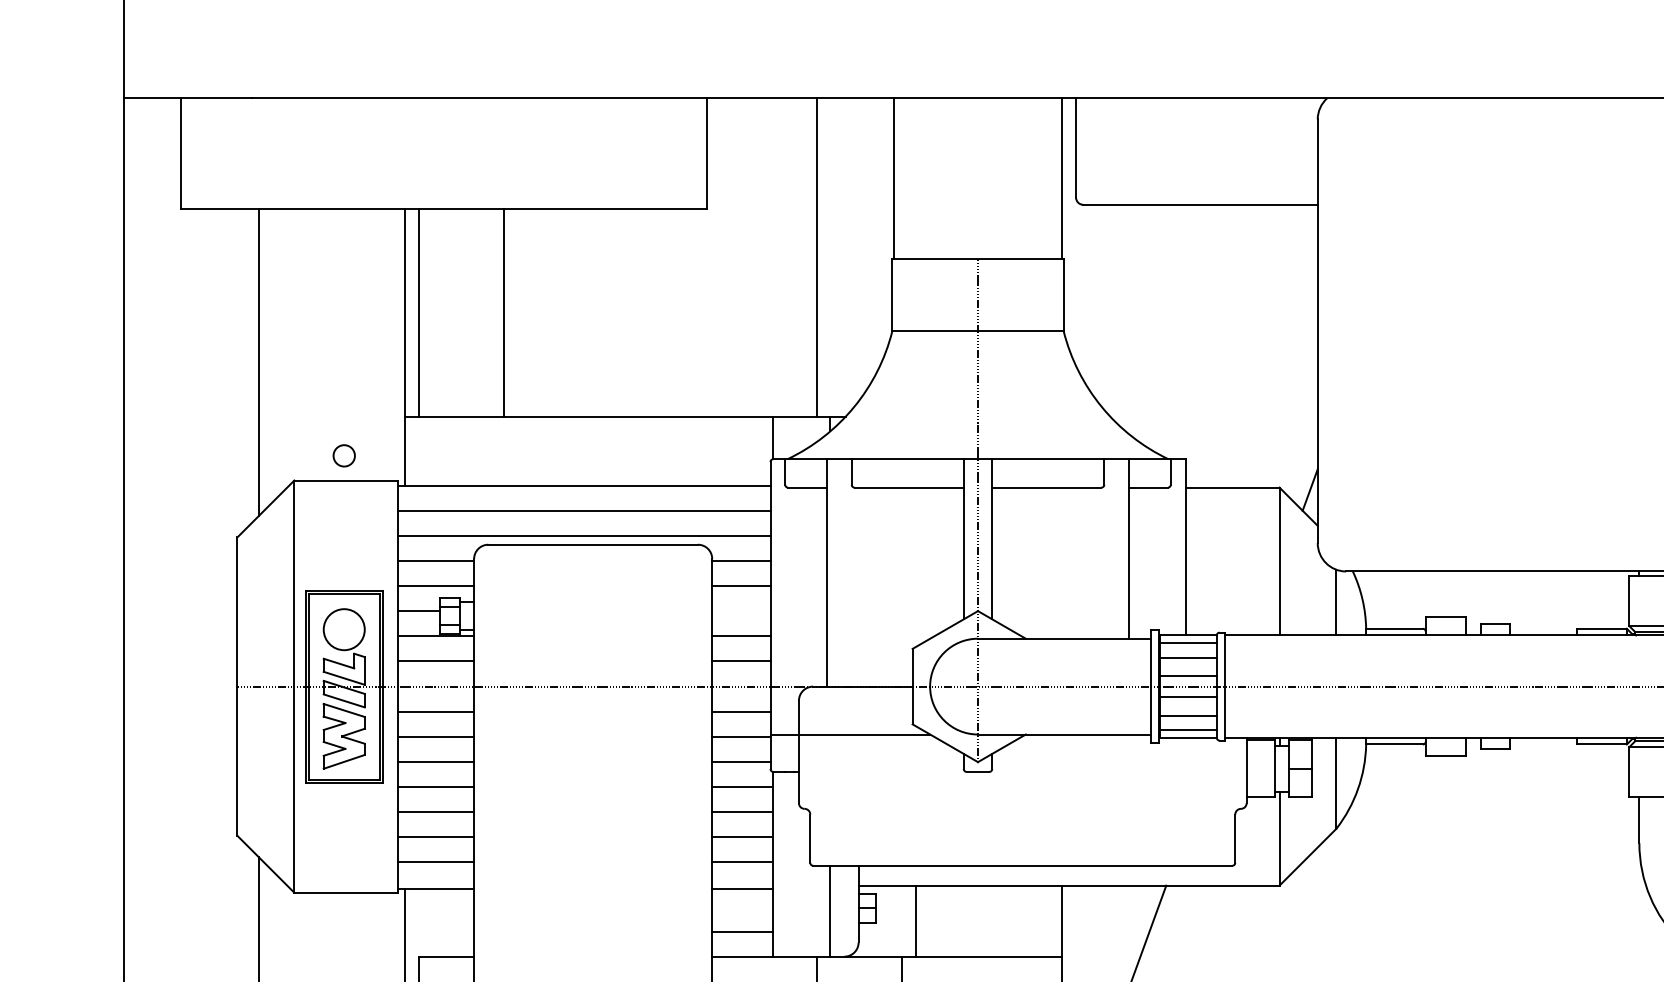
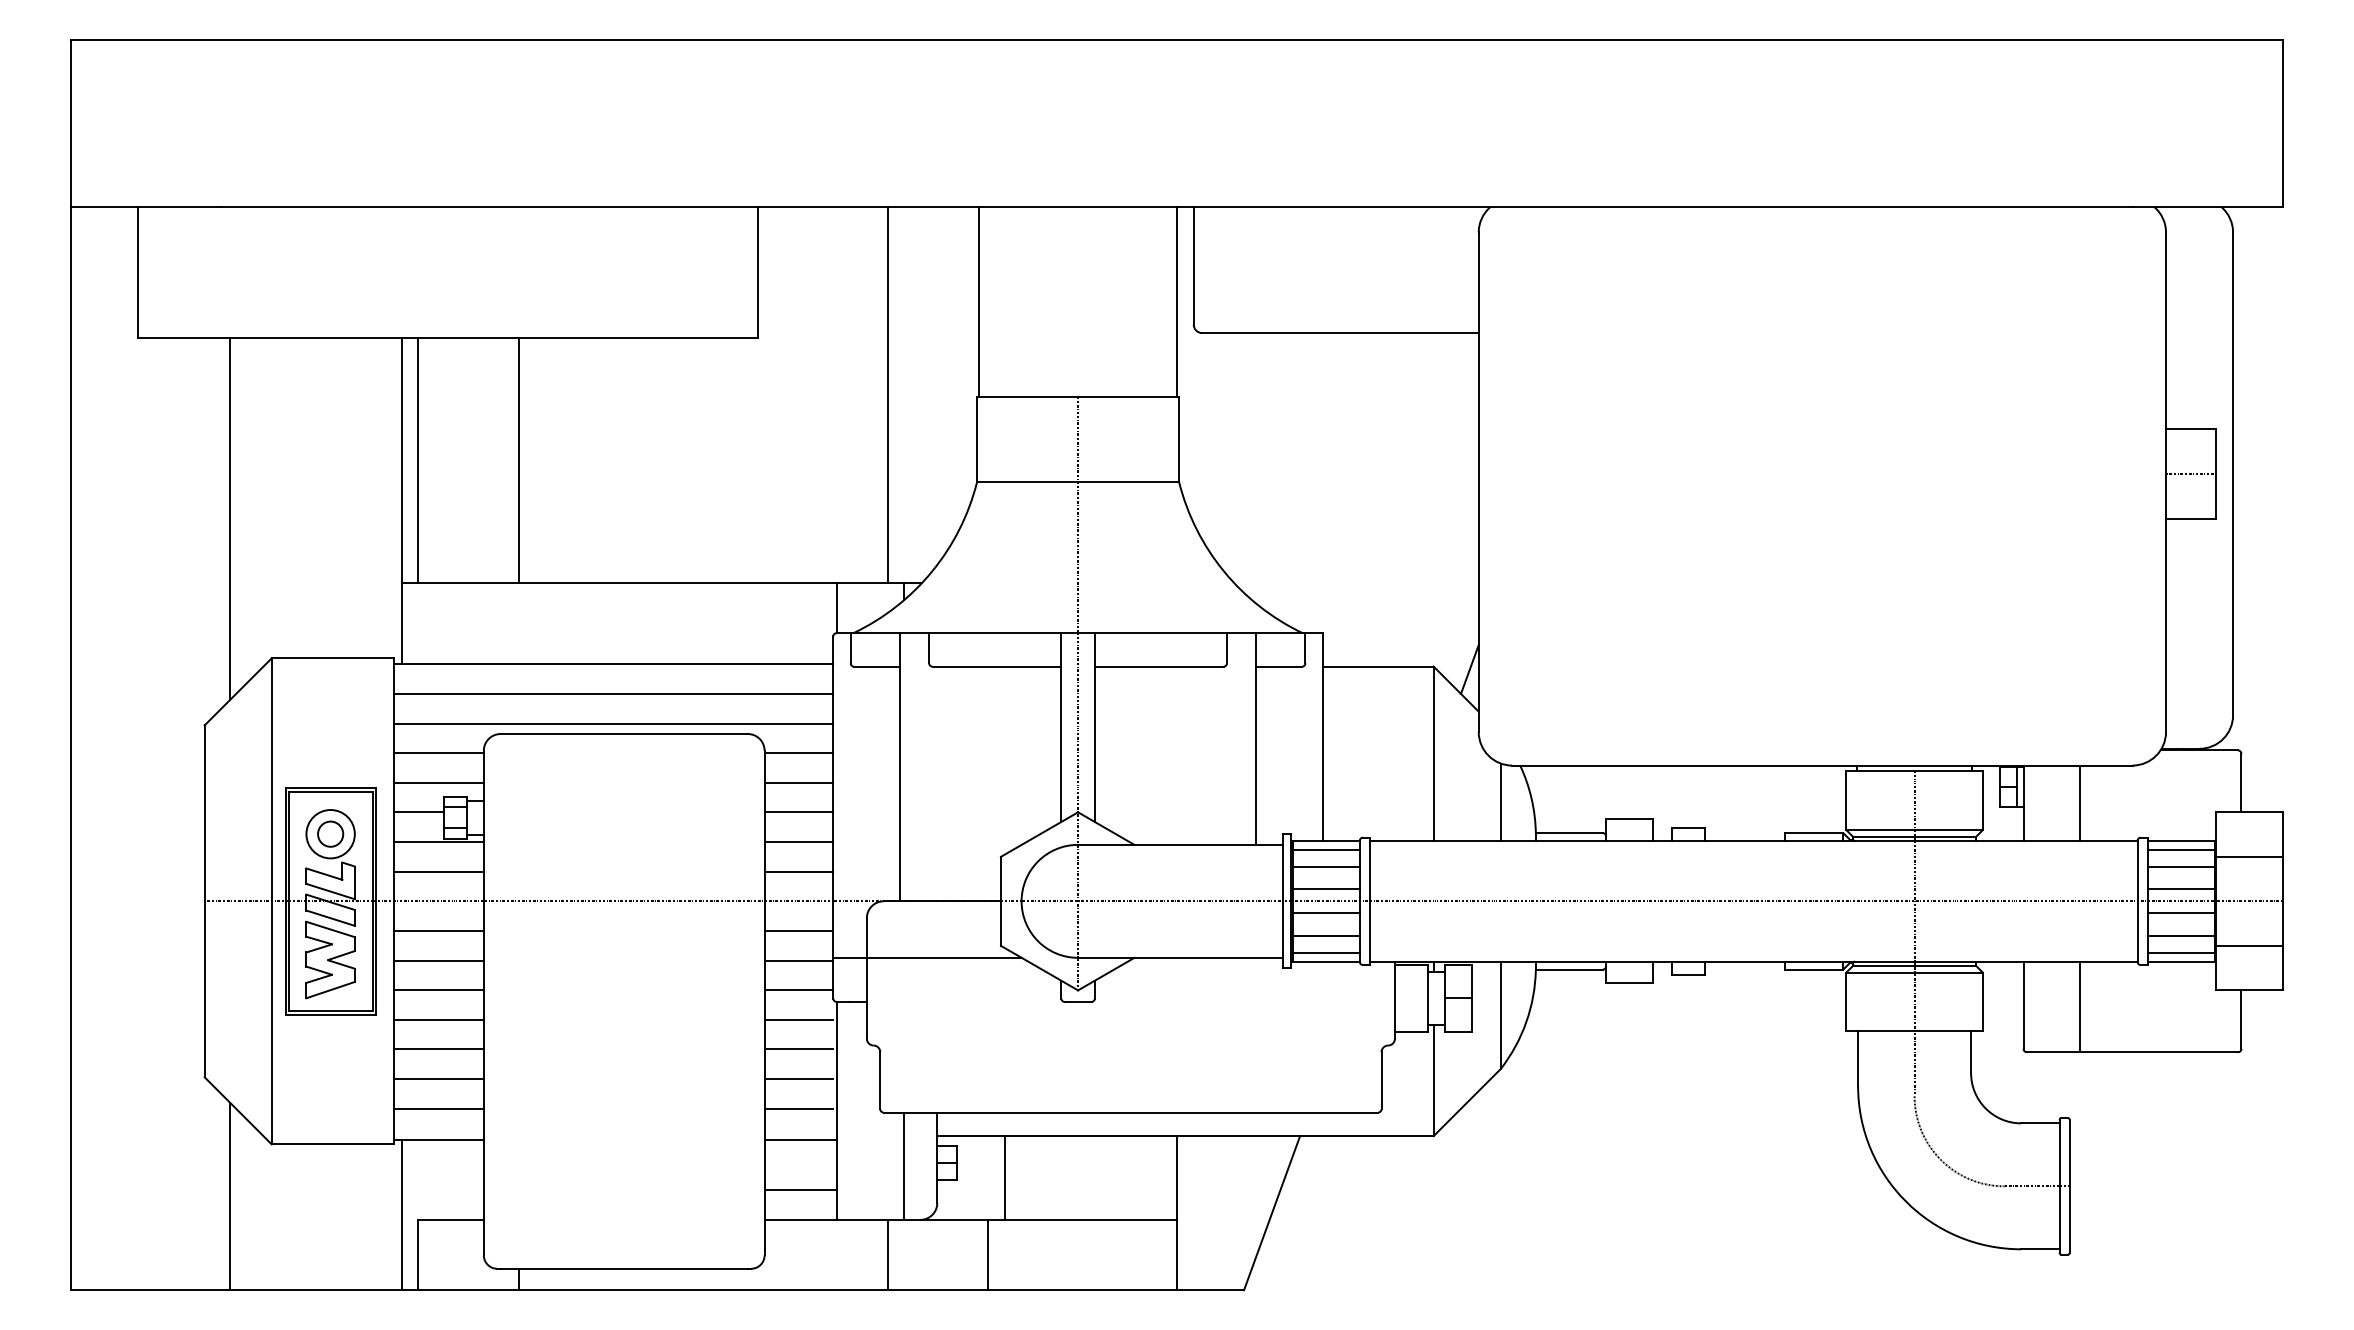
circle: (344, 455) -> (330, 833), moved
line: (740, 611) -> (798, 812), added

